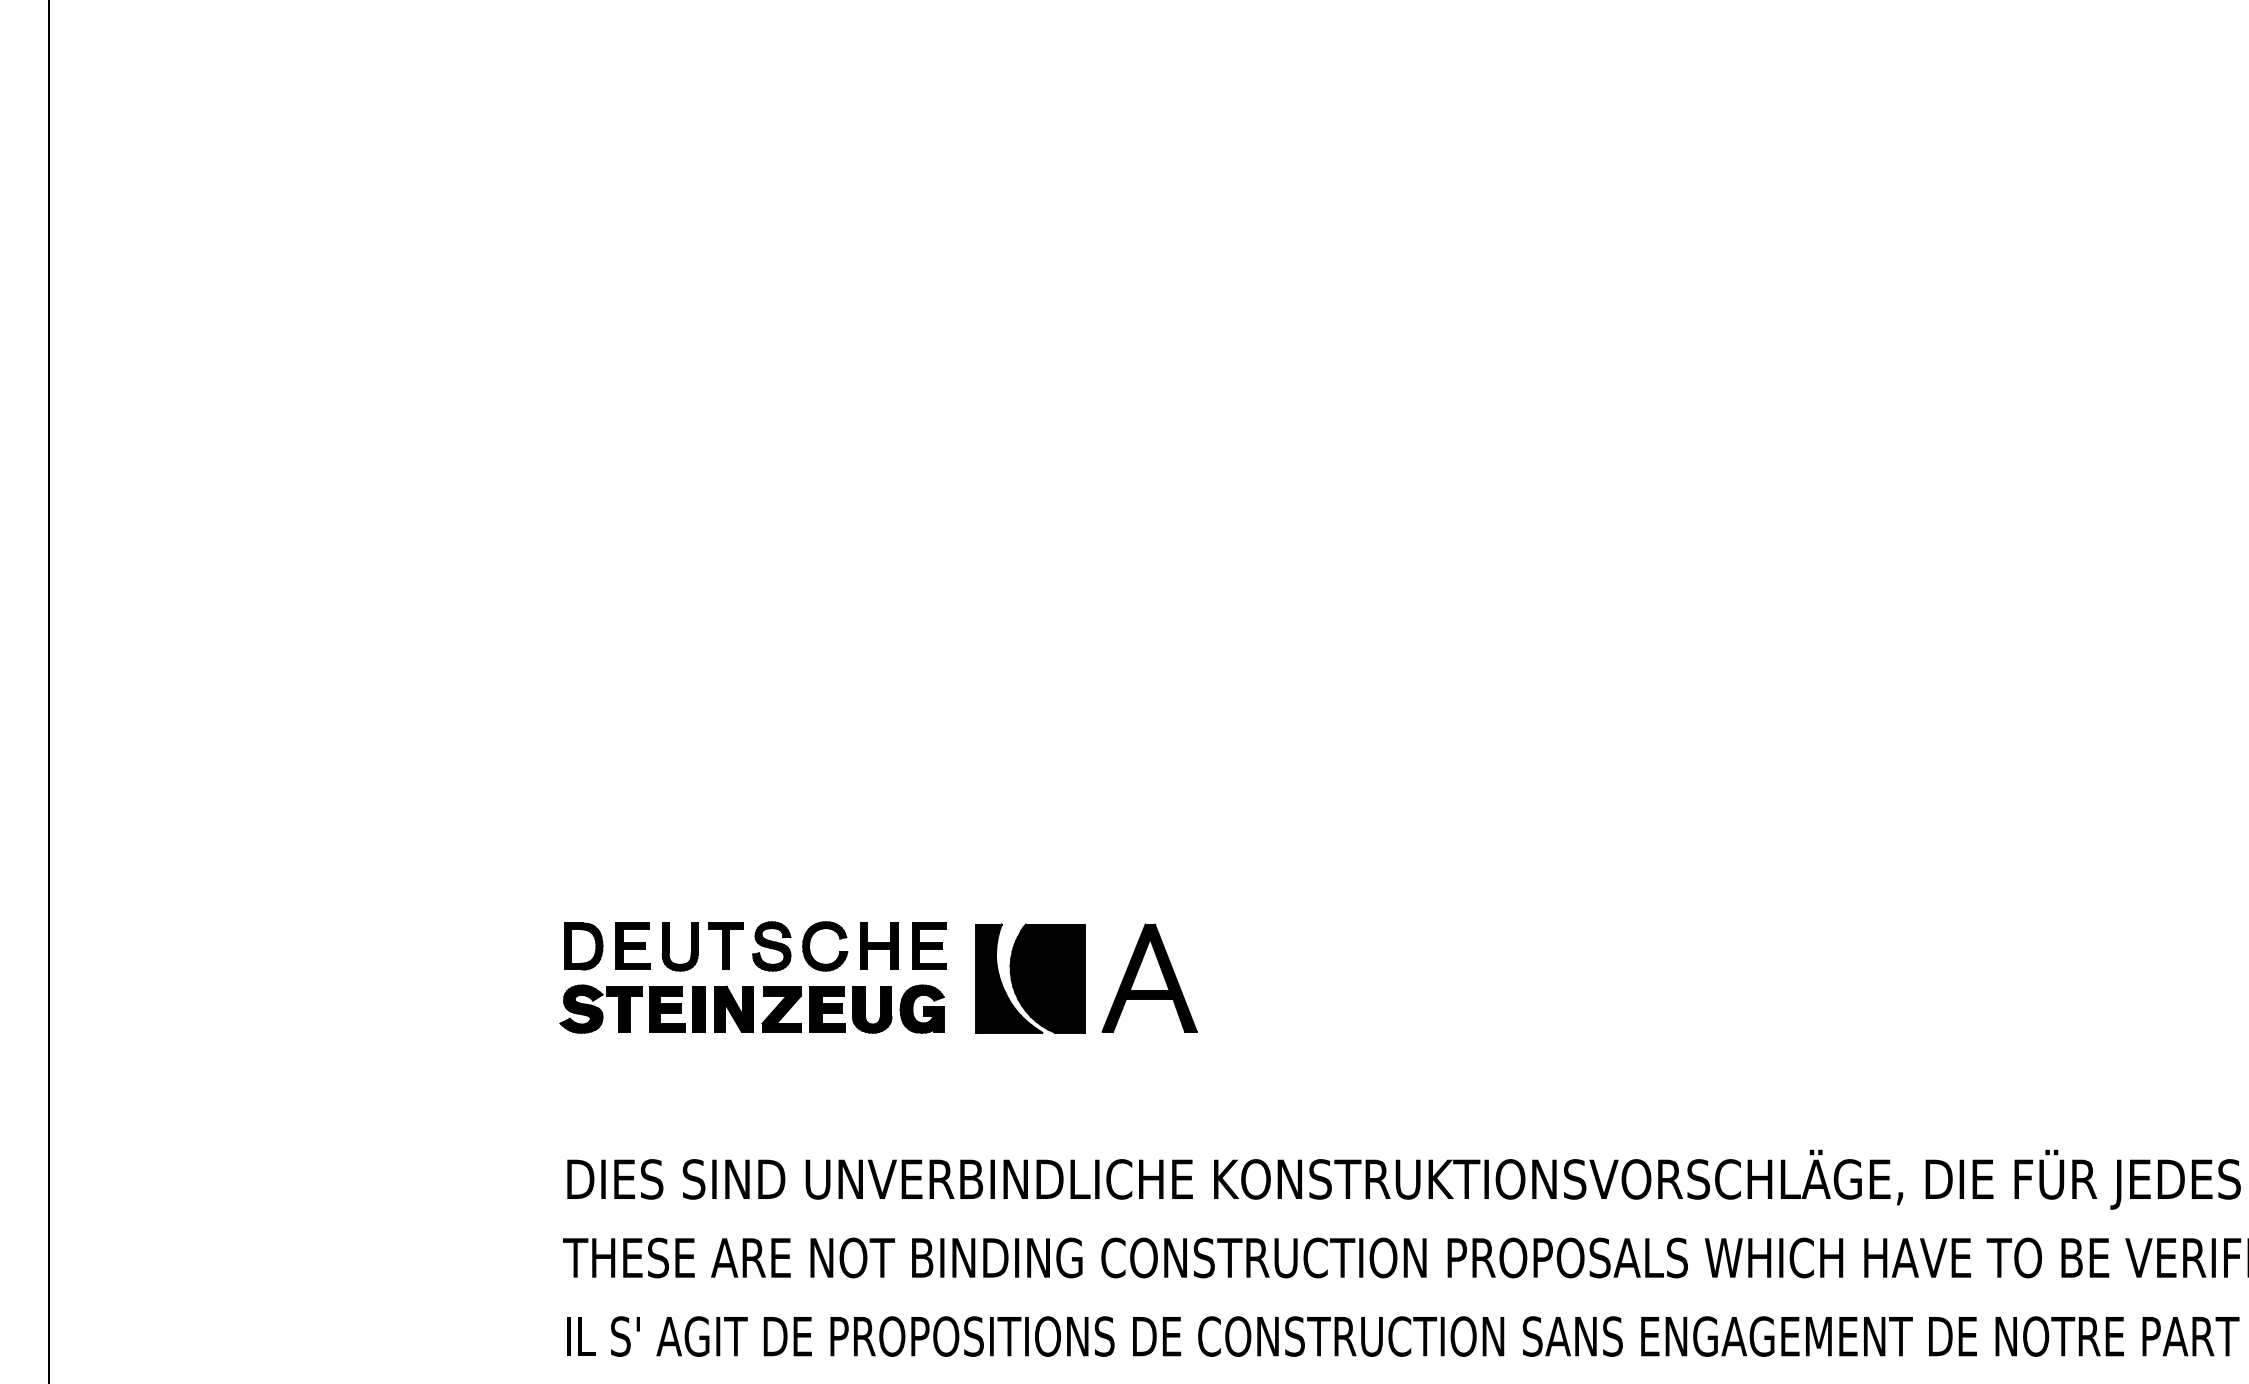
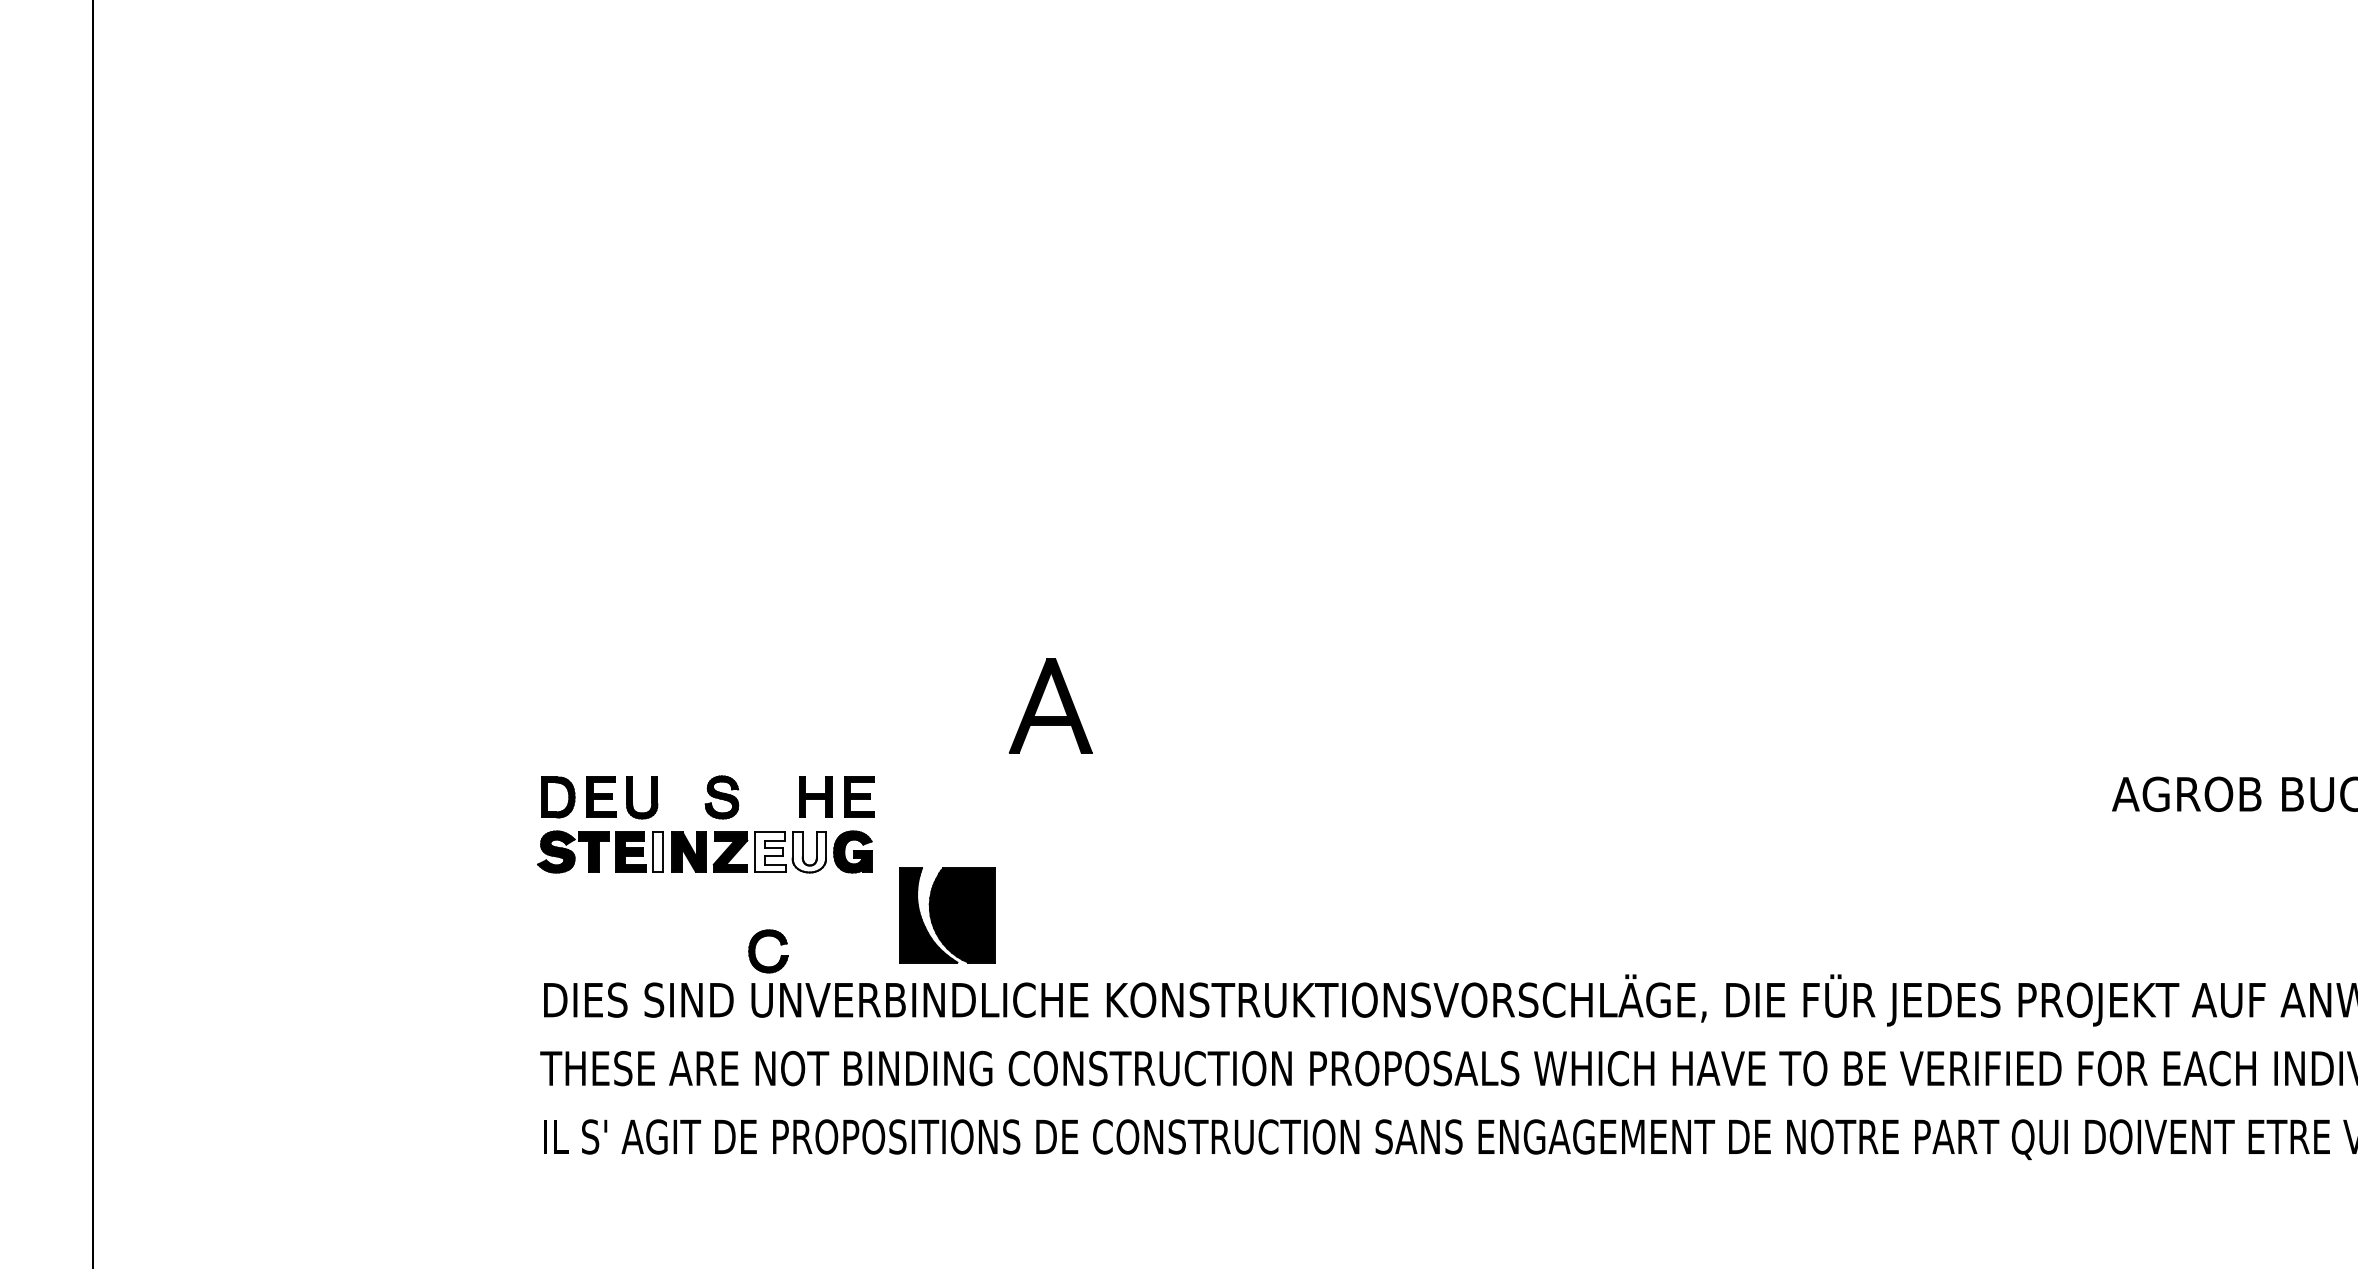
part: (725, 945) -> (681, 796), removed
part: (839, 951) -> (780, 955), moved
part: (1149, 977) -> (1050, 705), moved
part: (1030, 978) -> (947, 915), moved
fill: (698, 1008) -> (658, 851), removed
fill: (827, 1008) -> (770, 851), removed
fill: (872, 1009) -> (809, 852), removed

